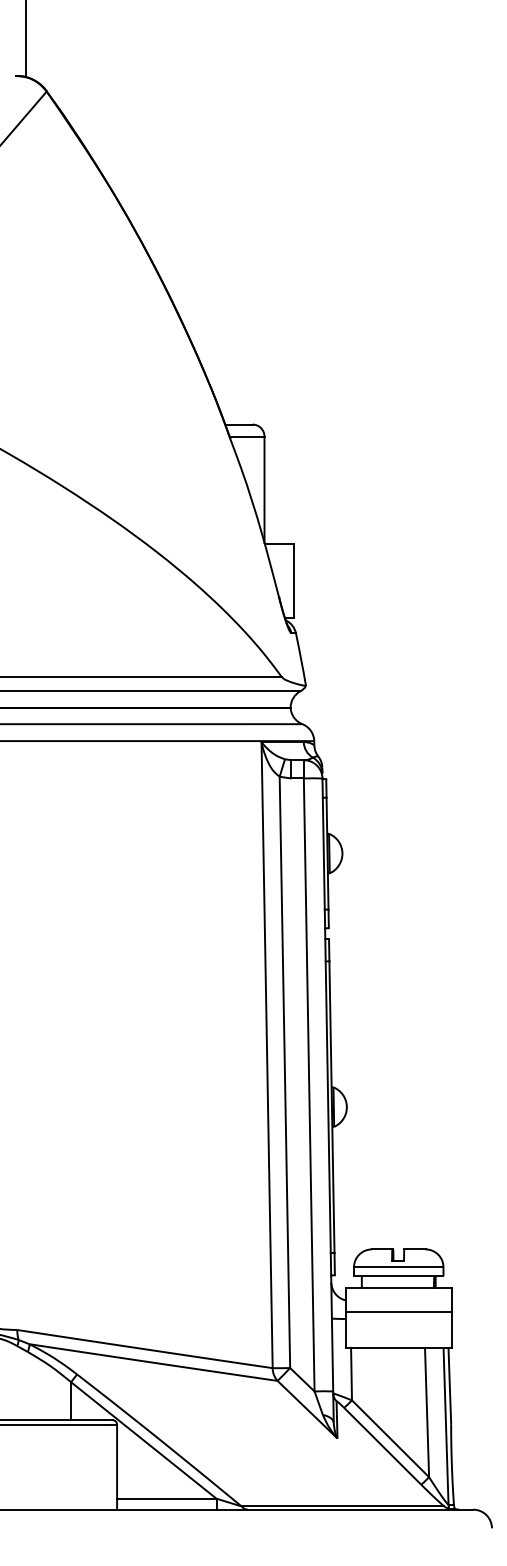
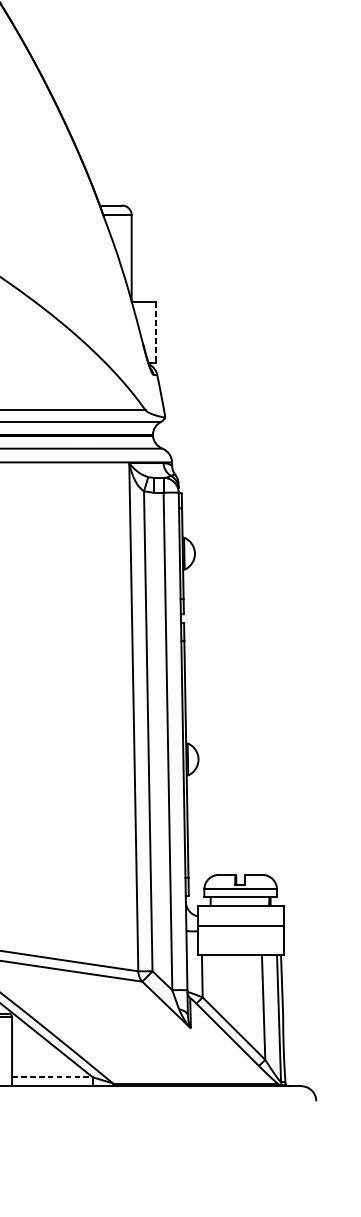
line: (294, 581) -> (156, 332), solid -> dashed
line: (166, 1498) -> (52, 1077), solid -> dashed

